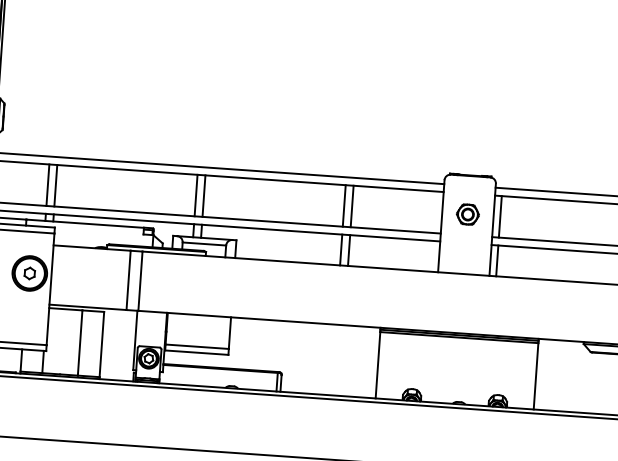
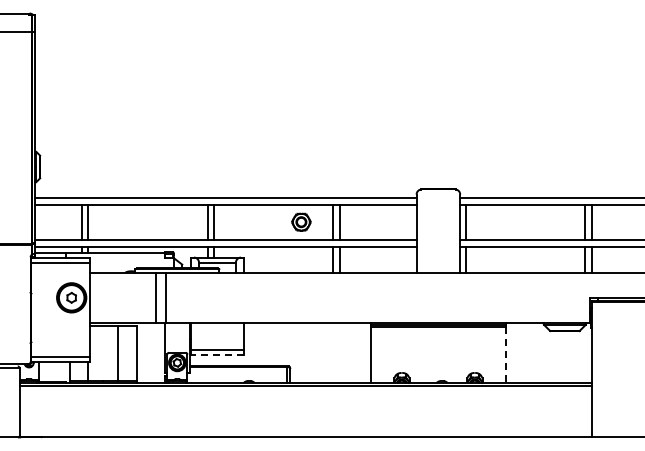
part: (468, 213) -> (301, 221), moved
line: (196, 352) -> (217, 354), solid -> dashed
line: (535, 377) -> (505, 355), solid -> dashed

